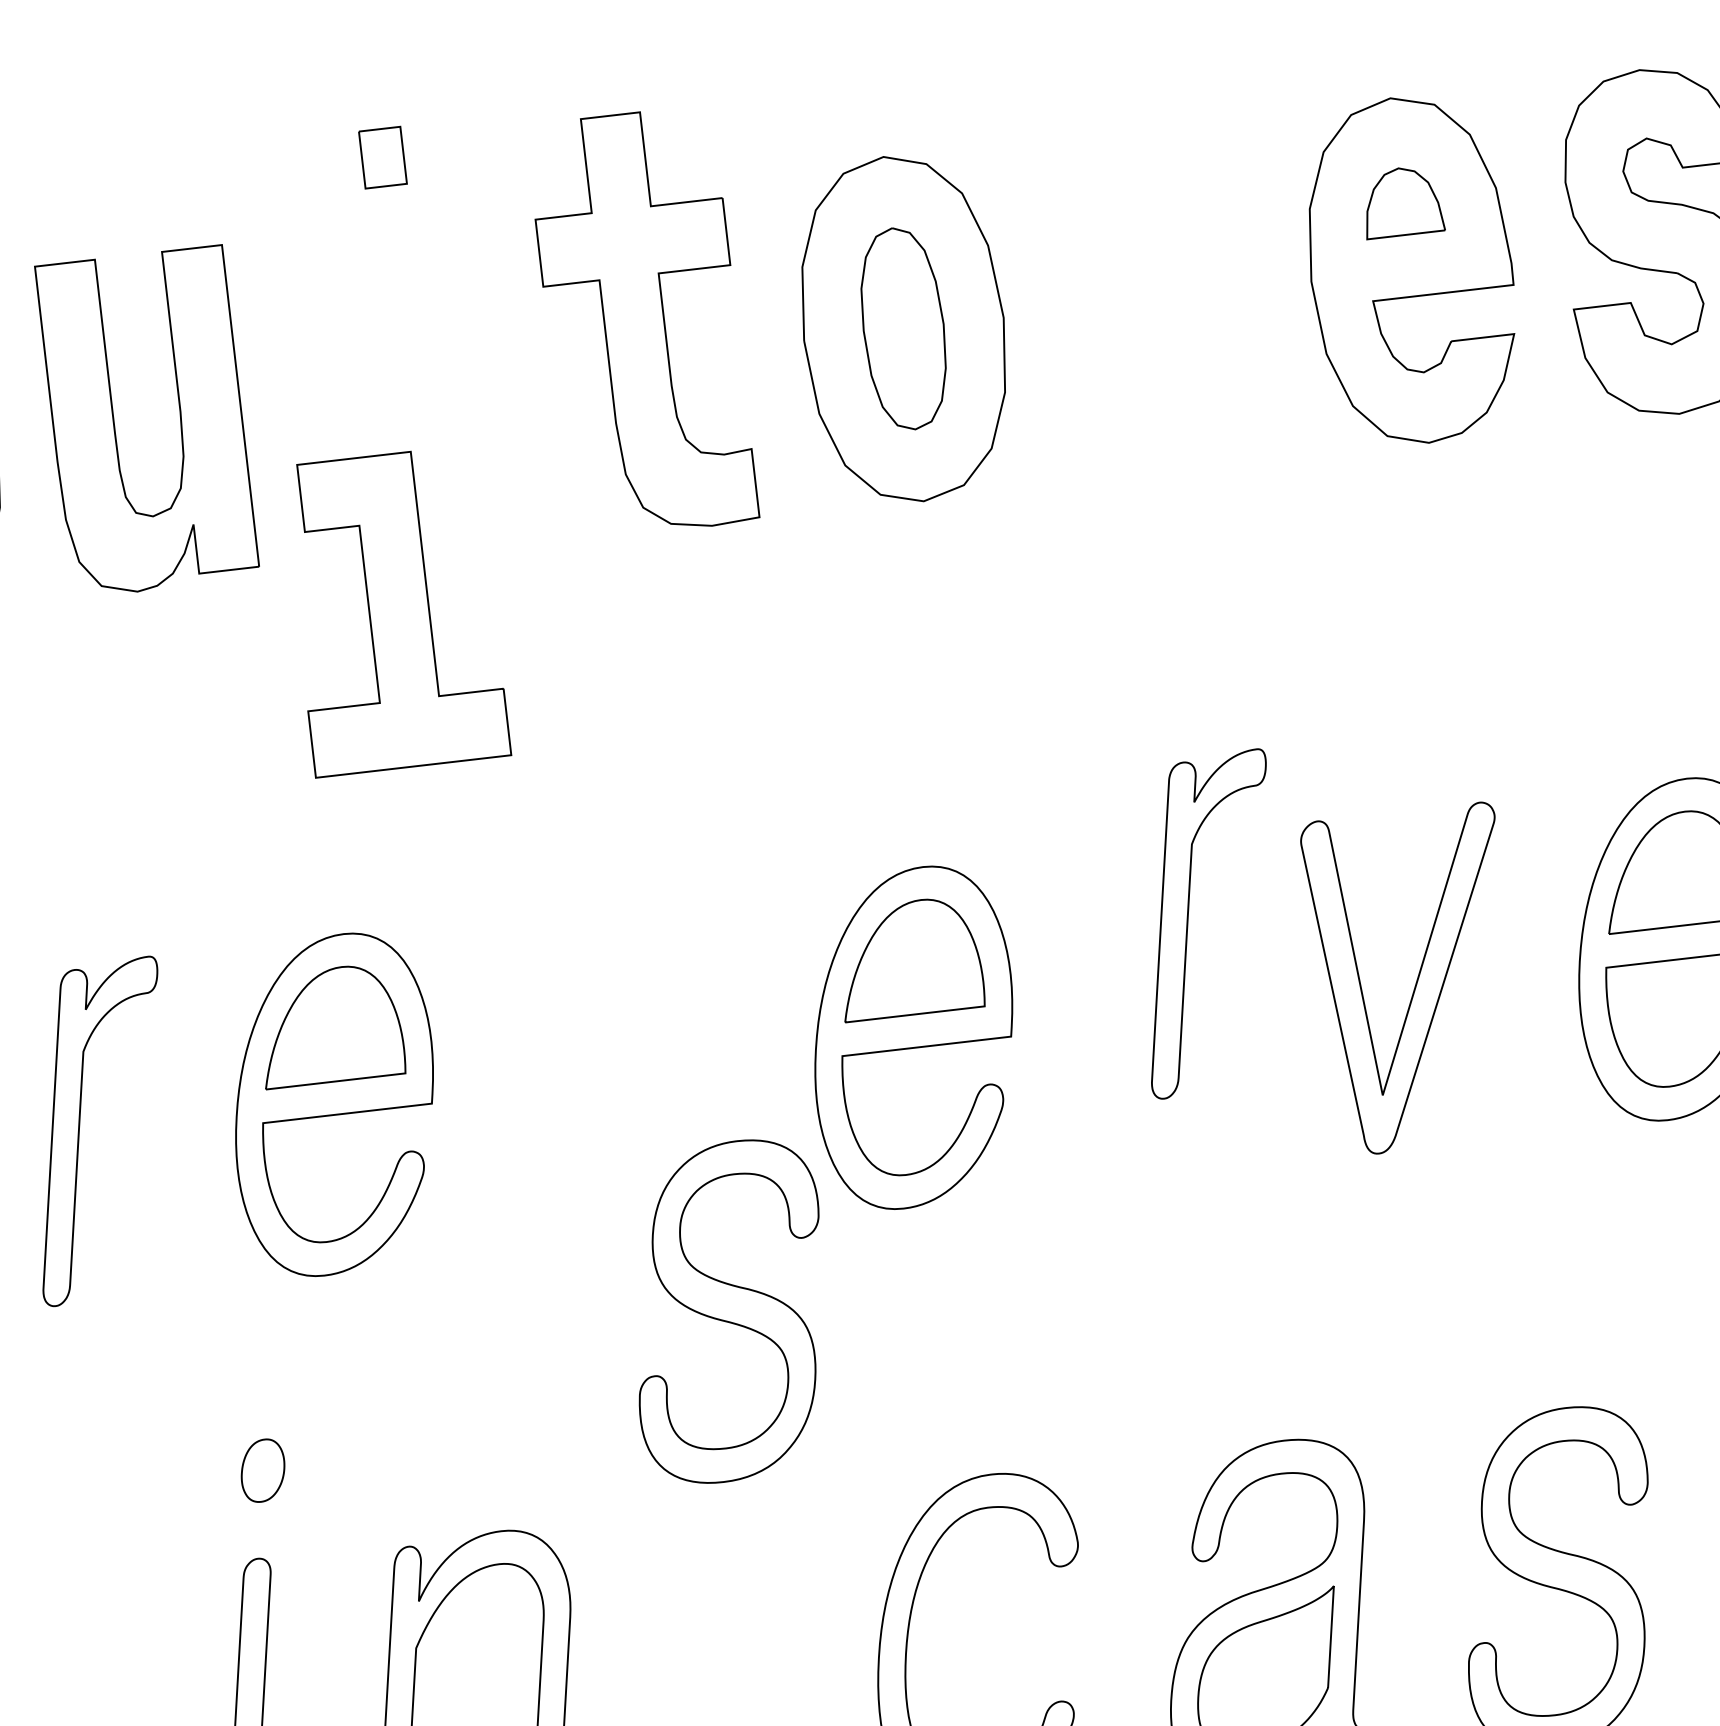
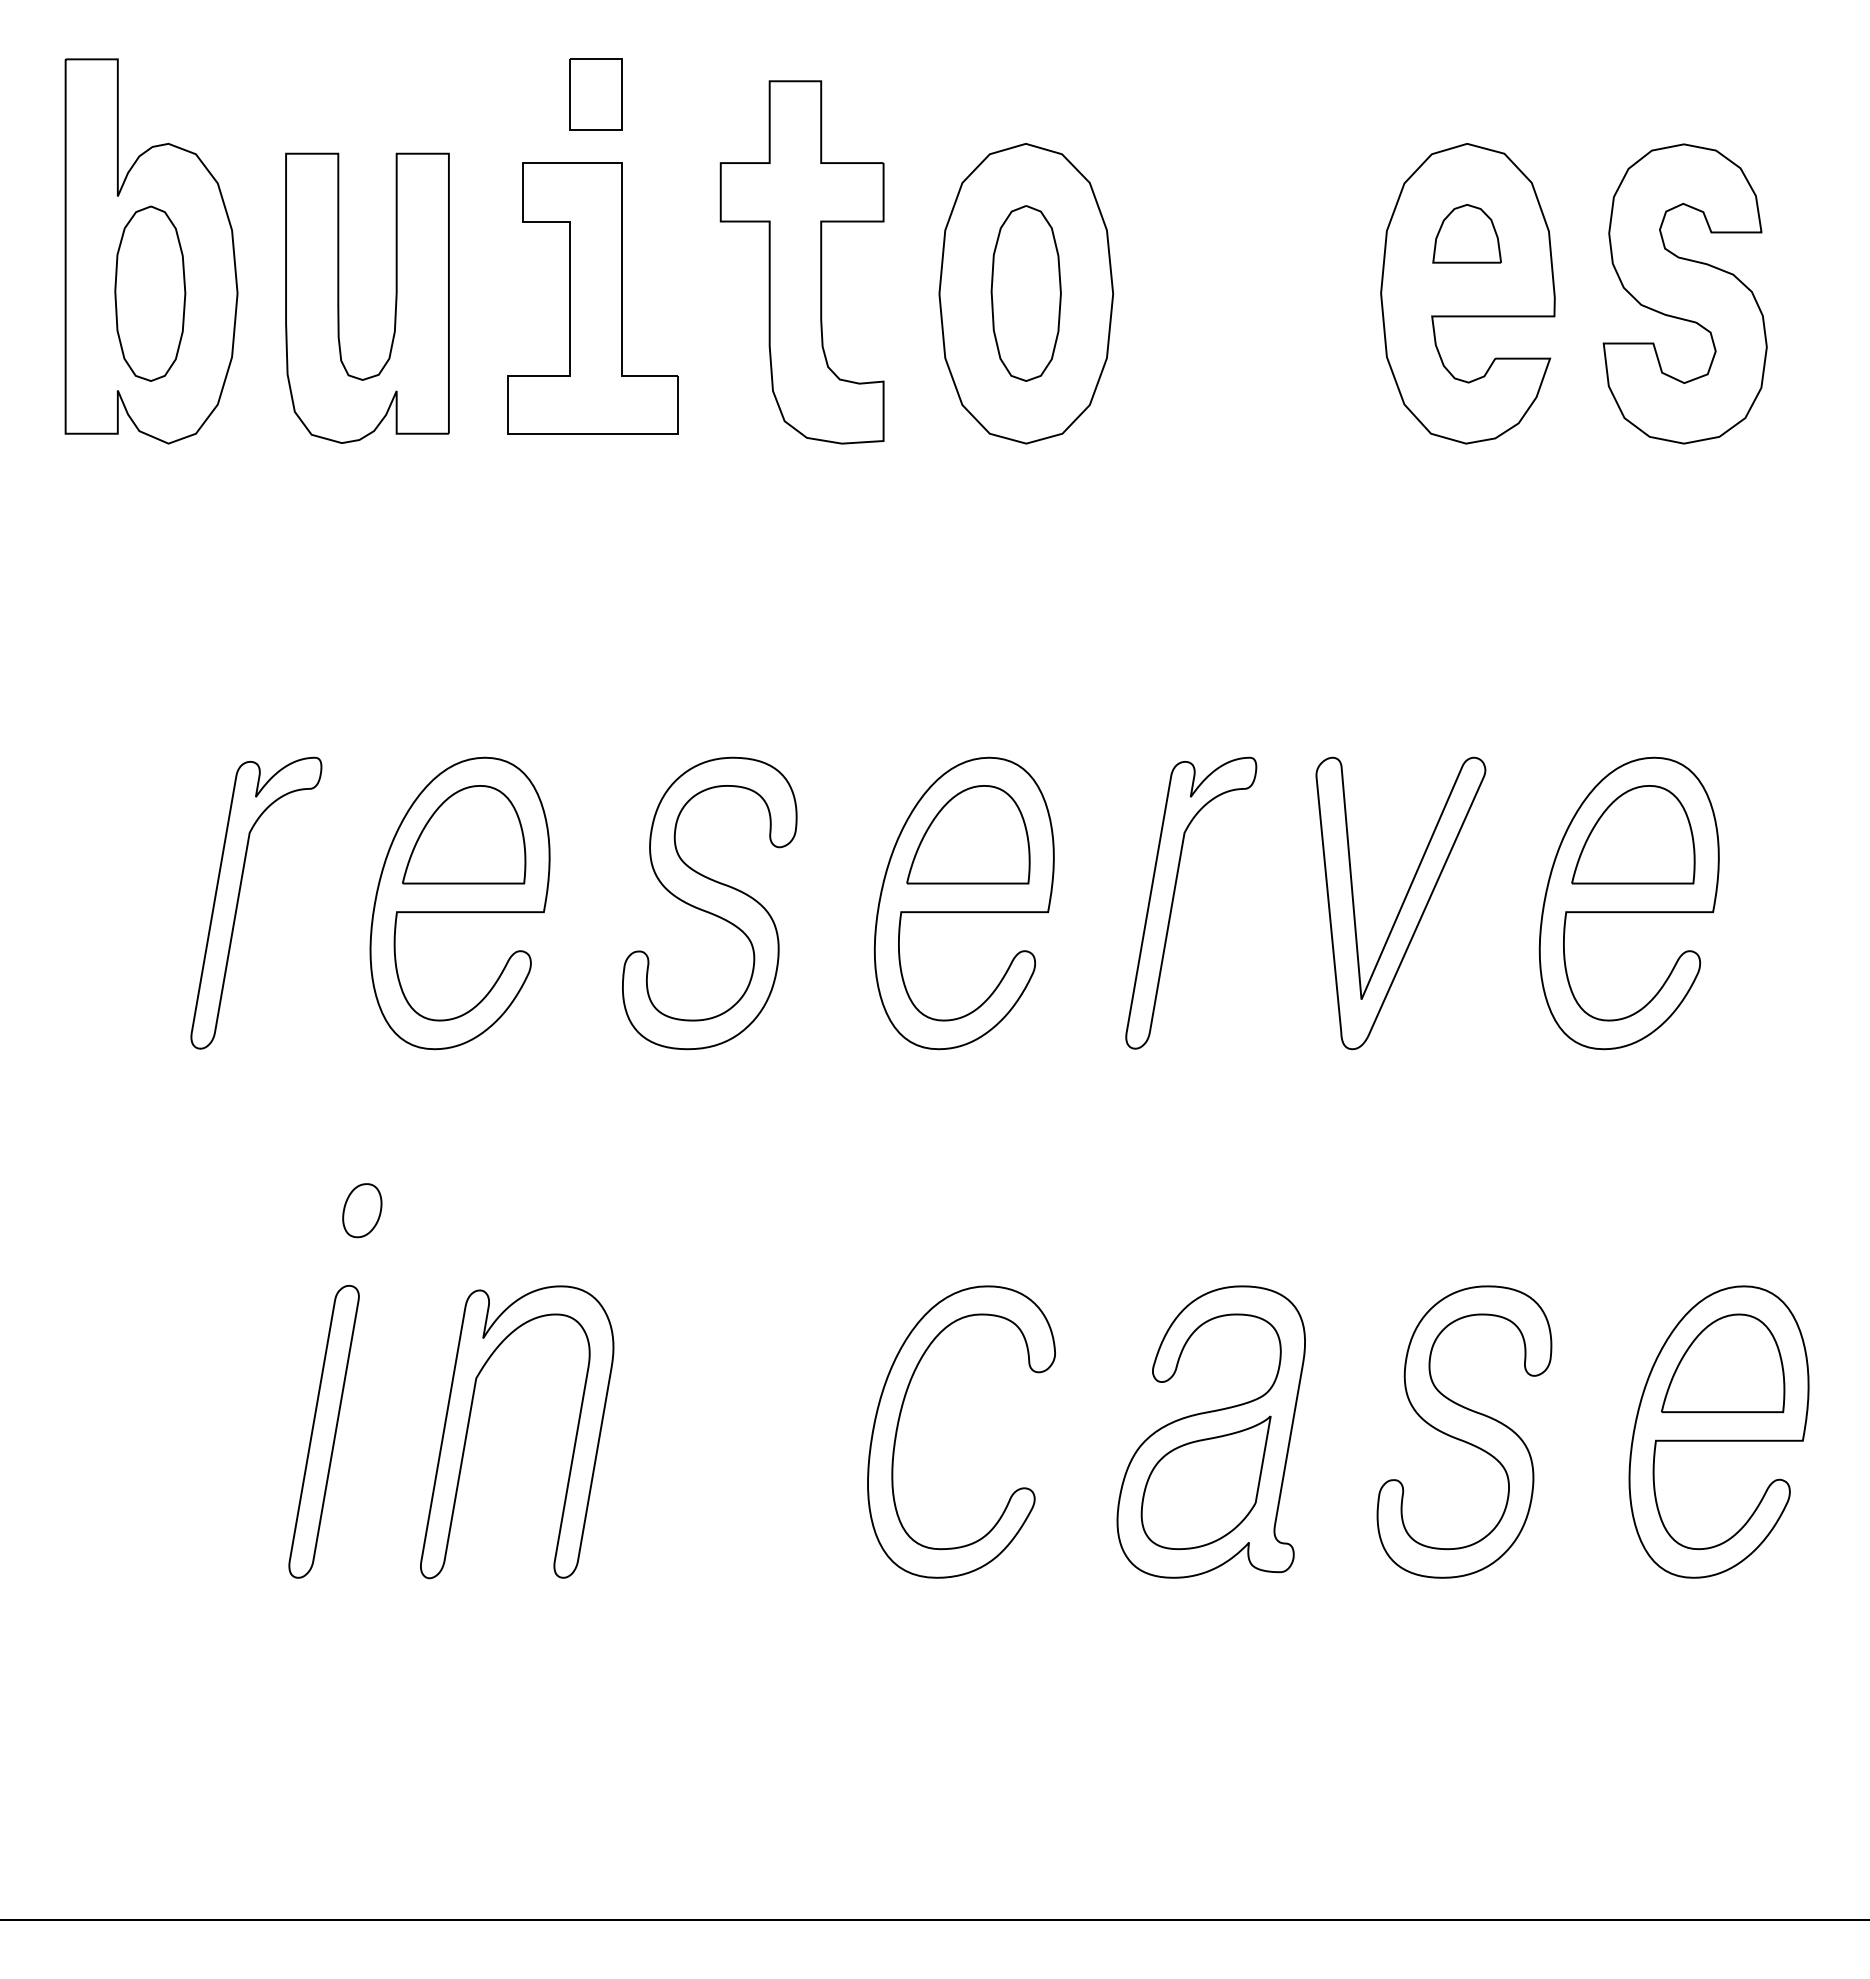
part: (382, 157) -> (595, 94), size x1.43
part: (395, 611) -> (592, 298), moved
part: (1189, 920) -> (1174, 898), moved
part: (729, 1311) -> (709, 903), moved

